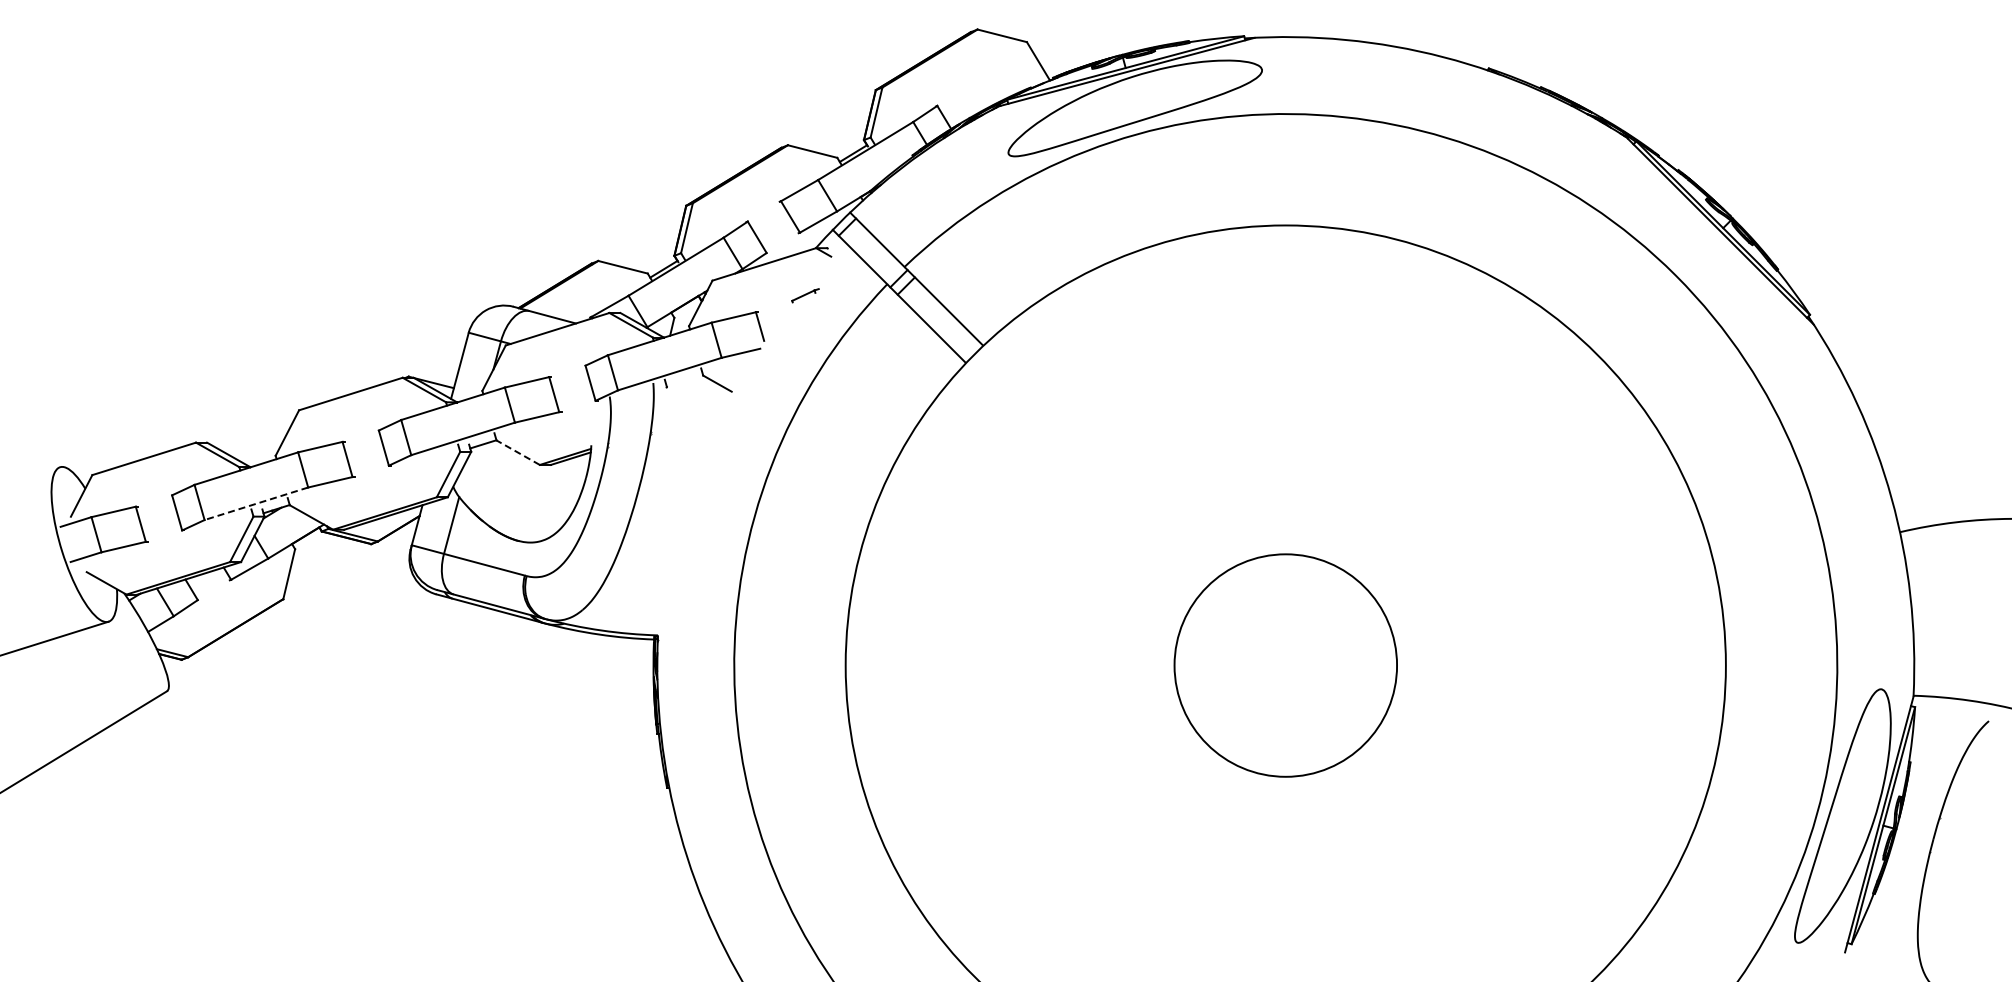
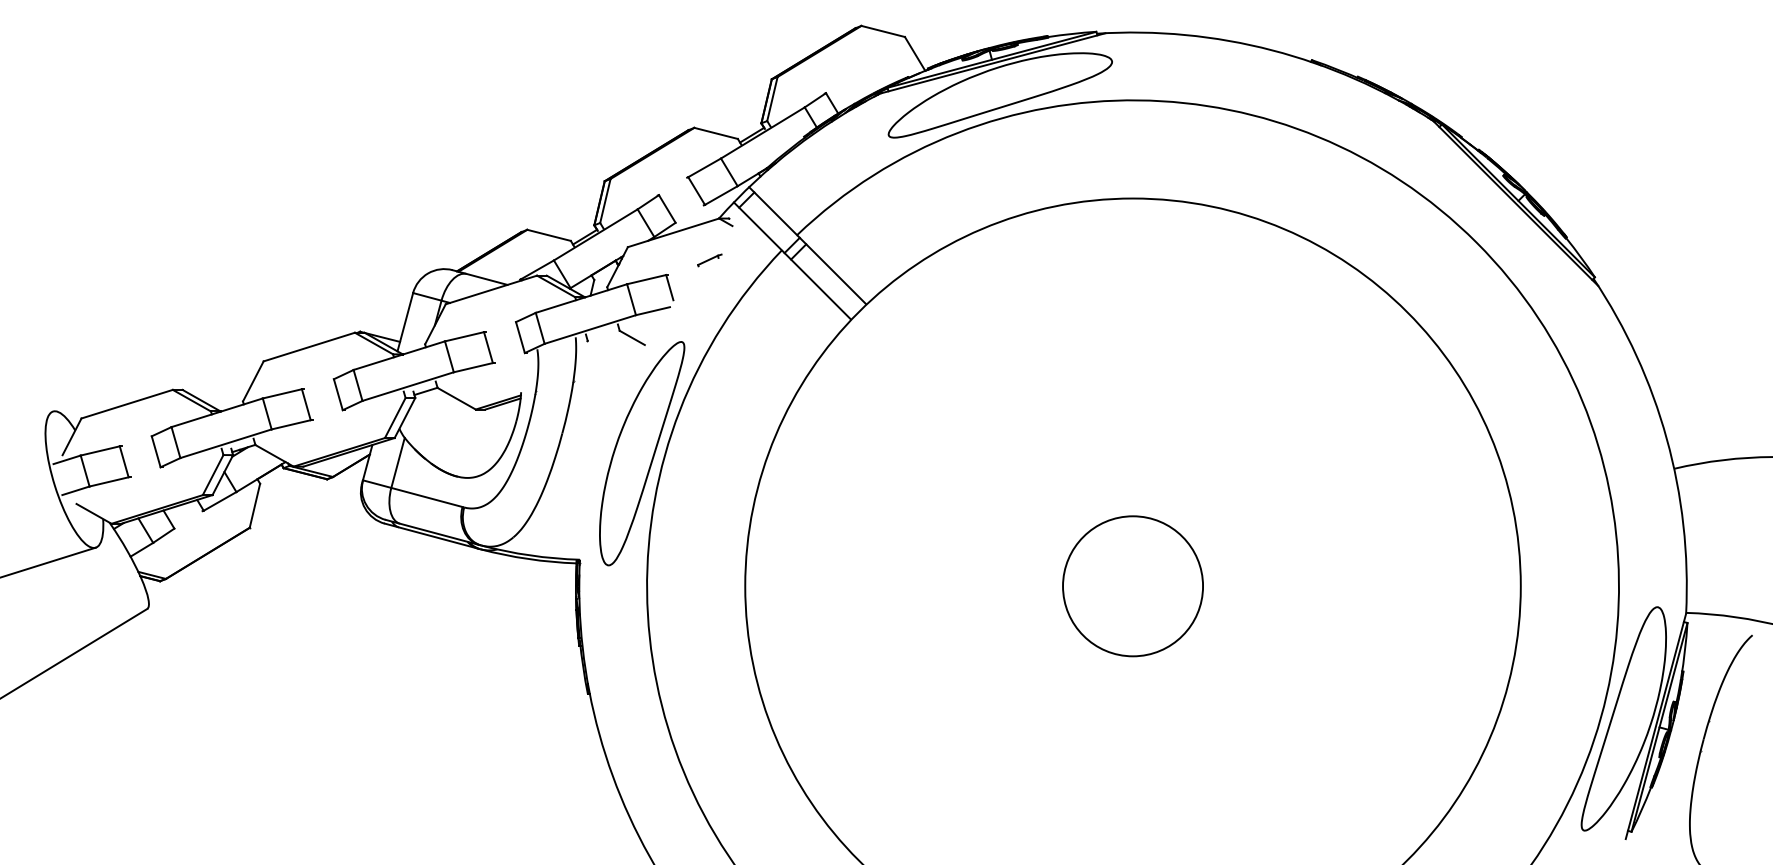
line: (518, 452) -> (456, 398), dashed -> solid
line: (255, 503) -> (225, 443), dashed -> solid
part: (728, 514) -> (641, 453), added
circle: (1285, 665) -> (1132, 586), size x0.71

